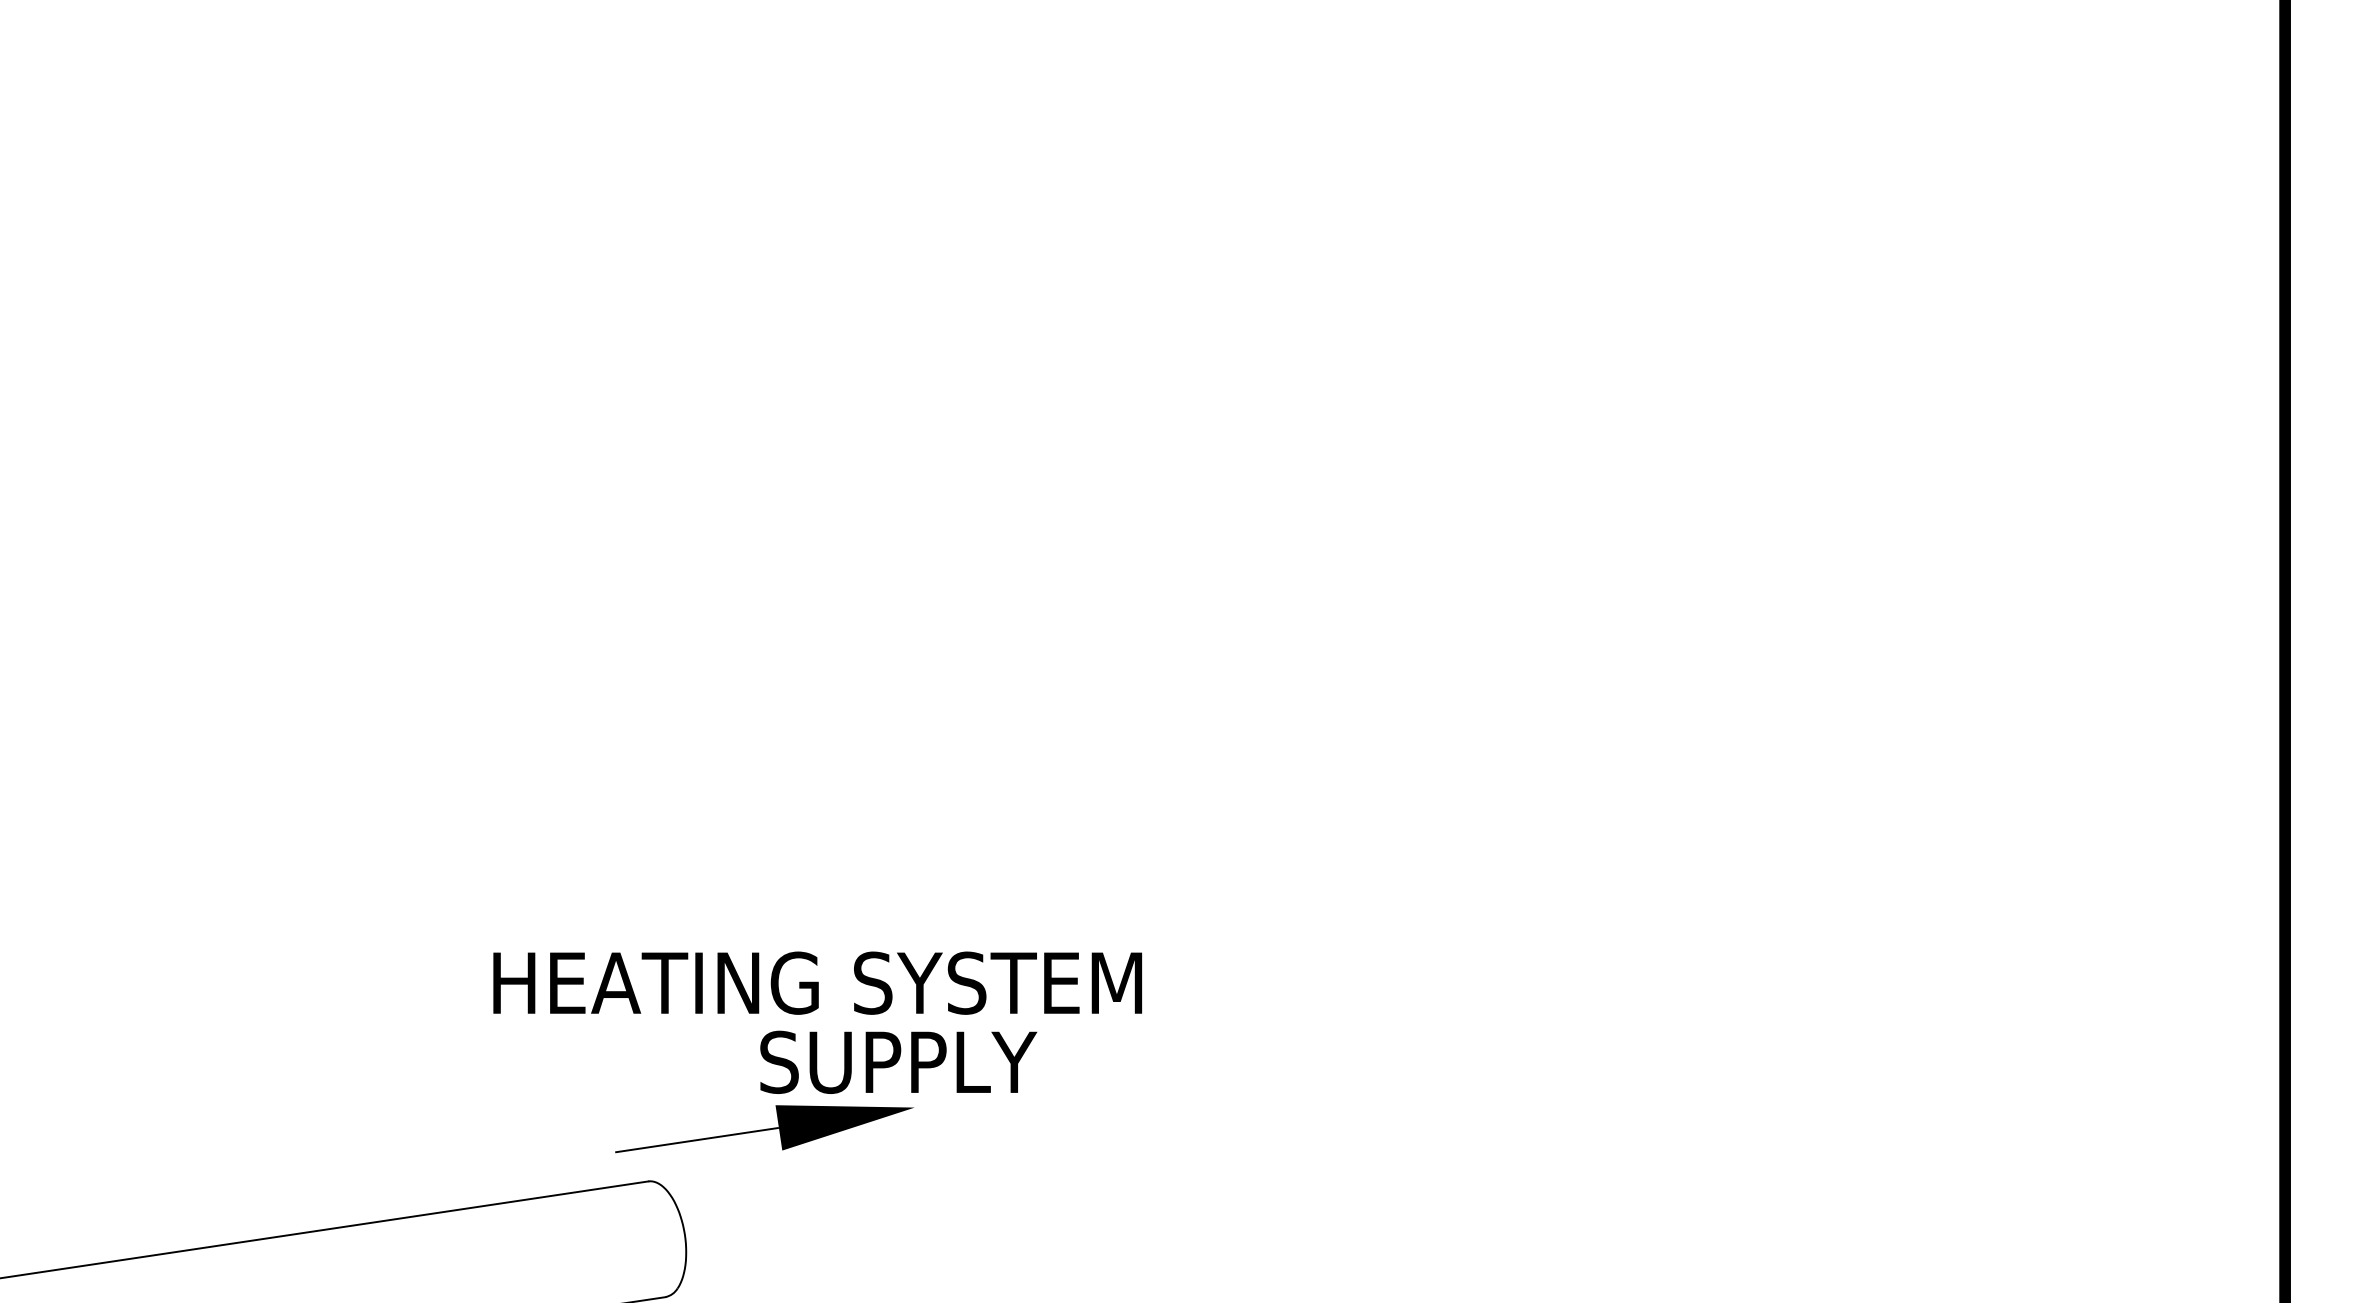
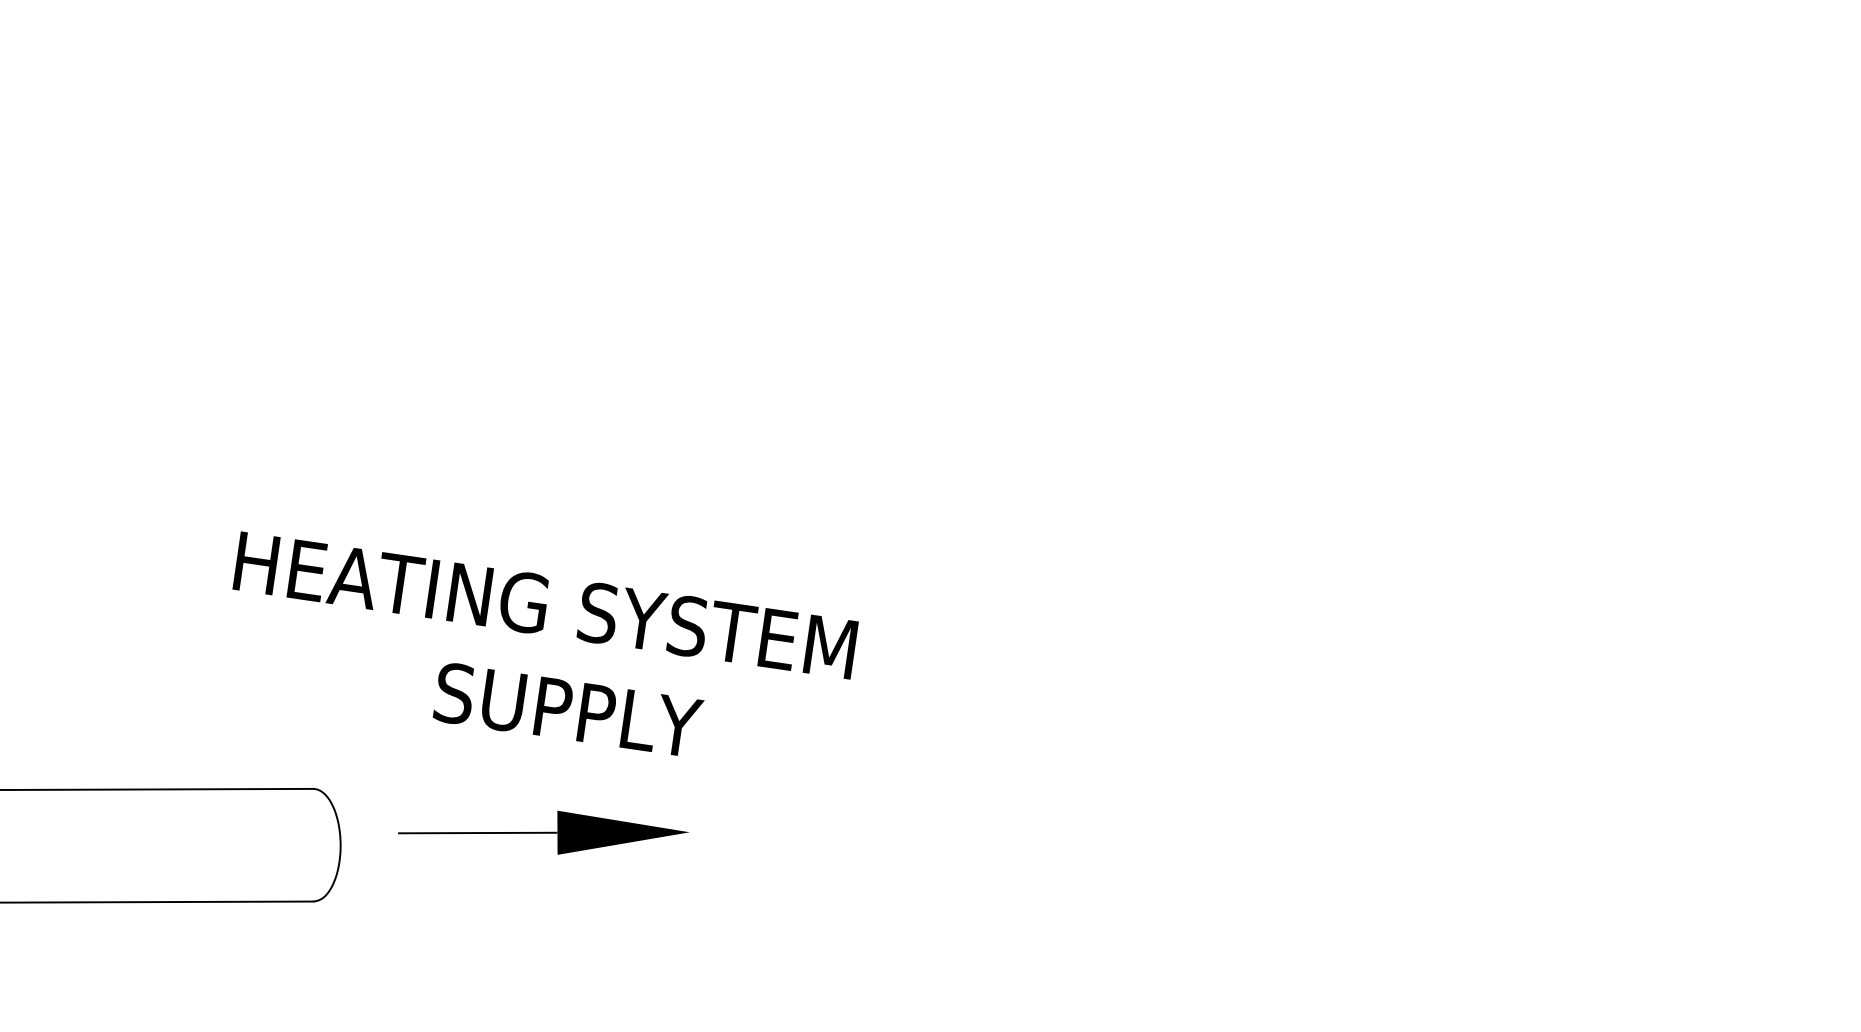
text: (817, 982) -> (545, 604), moved
part: (764, 1129) -> (543, 832), moved

